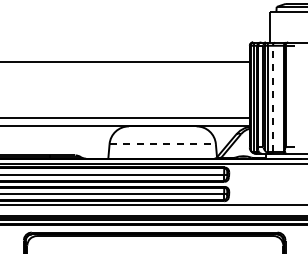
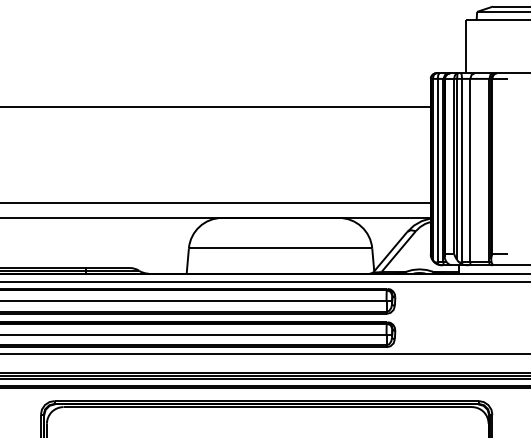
line: (272, 98) -> (469, 169), dashed -> solid
line: (163, 144) -> (281, 249), dashed -> solid

